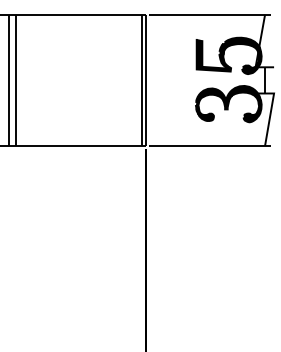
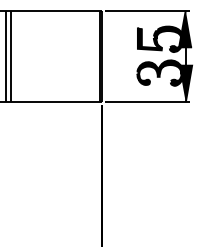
fill: (264, 40) -> (185, 28), added
fill: (264, 119) -> (185, 83), added

